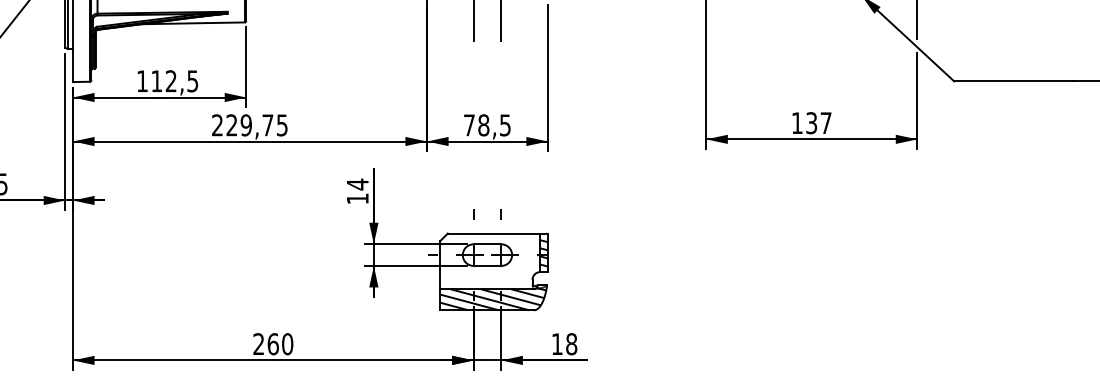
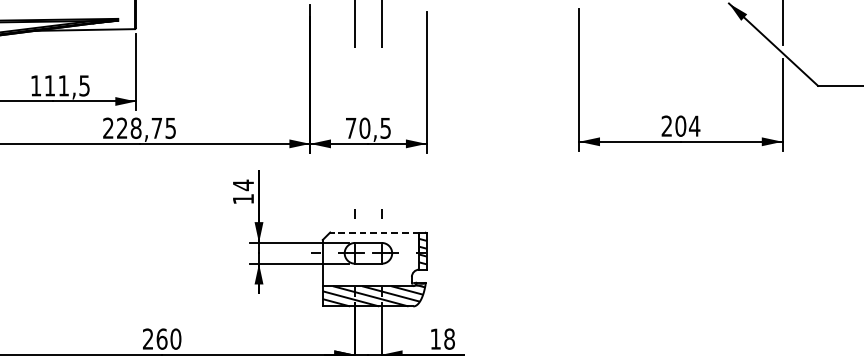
text: (170, 80) -> (63, 85), 112,5 -> 111,5
text: (811, 123) -> (680, 126), 137 -> 204
text: (245, 125) -> (135, 128), 229,75 -> 228,75
text: (483, 125) -> (364, 128), 78,5 -> 70,5
line: (493, 233) -> (374, 232), solid -> dashed

